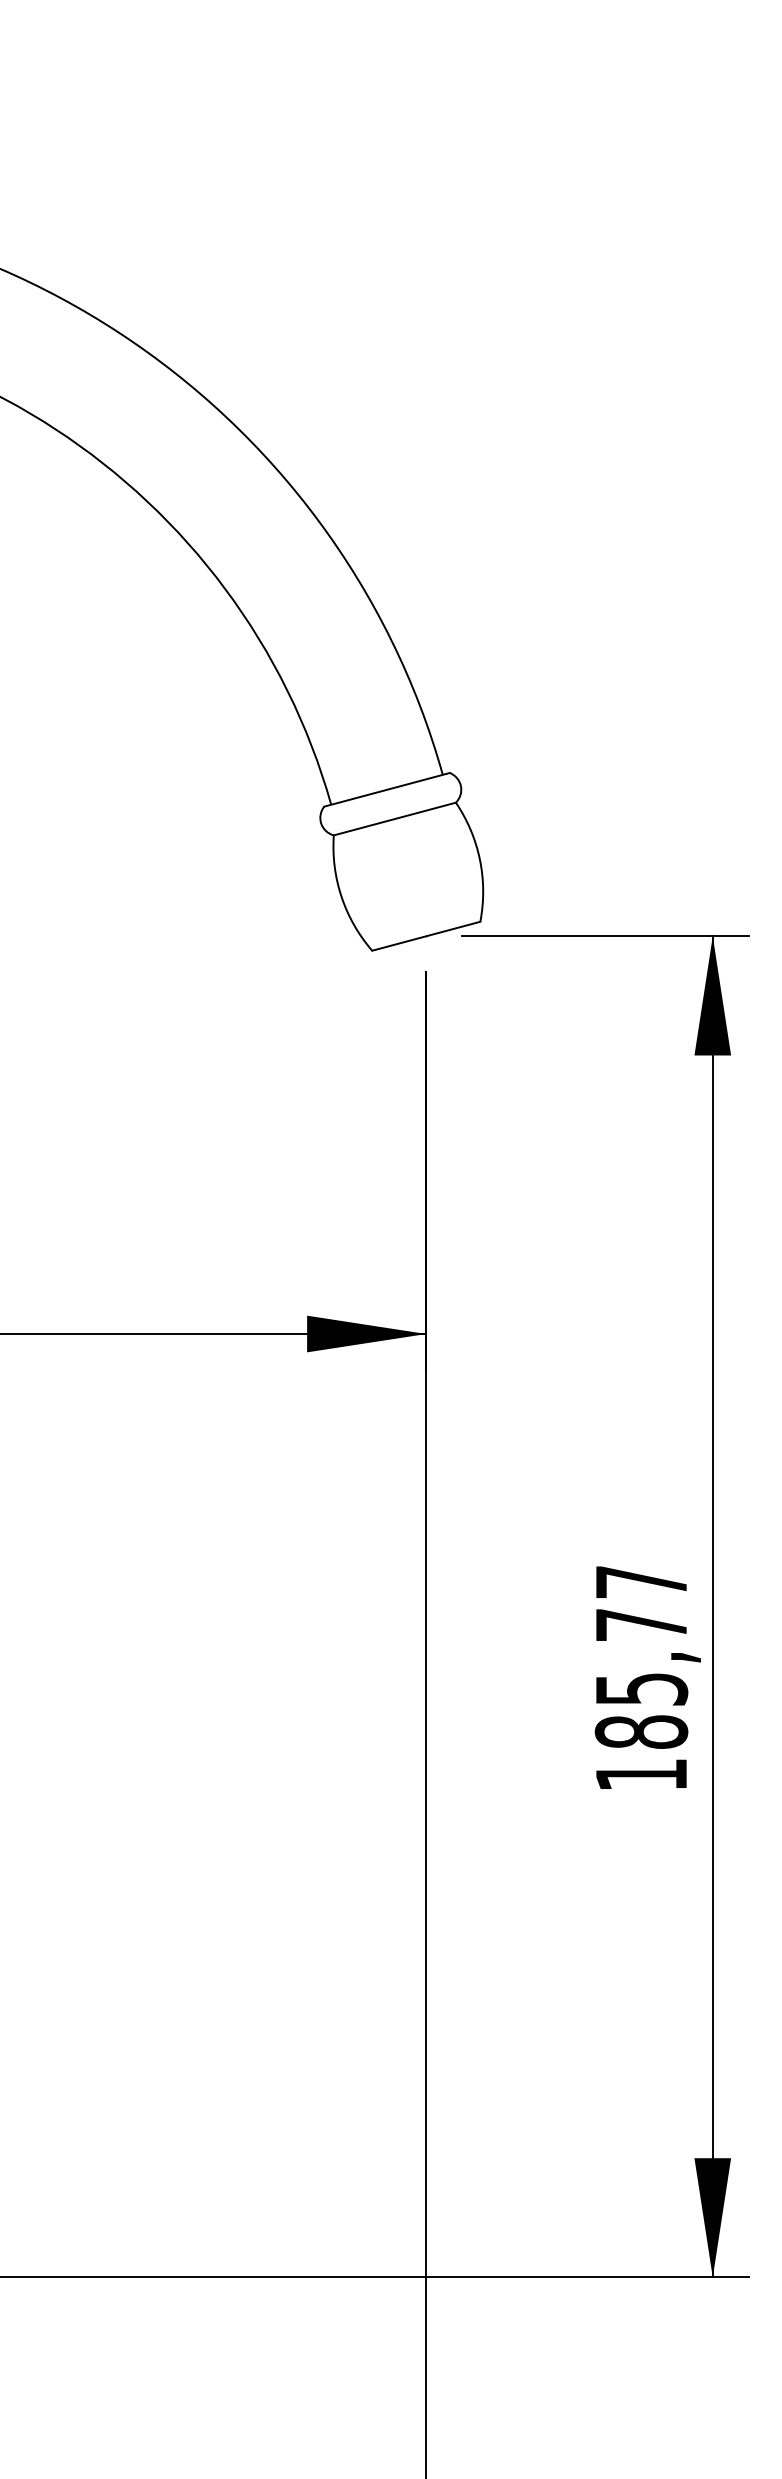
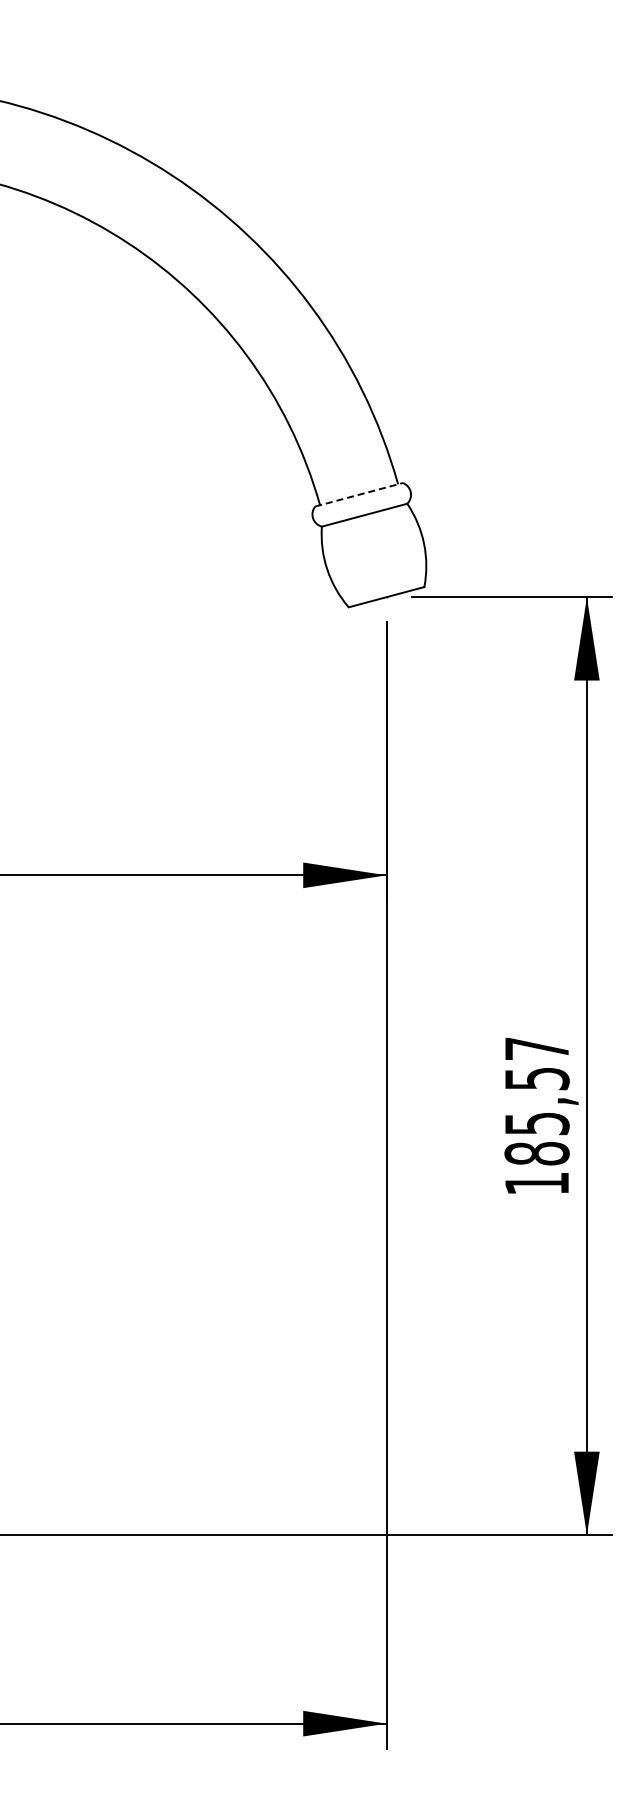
line: (387, 789) -> (359, 494), solid -> dashed
text: (642, 1624) -> (537, 1078), 185,77 -> 185,57

